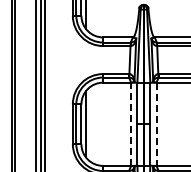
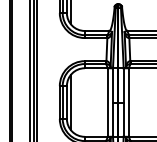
line: (131, 124) -> (108, 102), dashed -> solid
line: (156, 124) -> (128, 102), dashed -> solid

